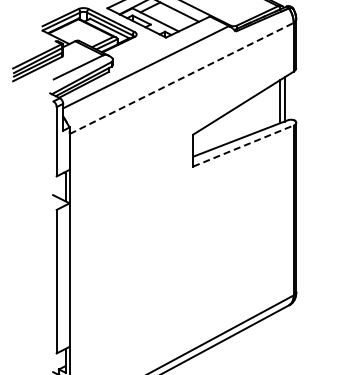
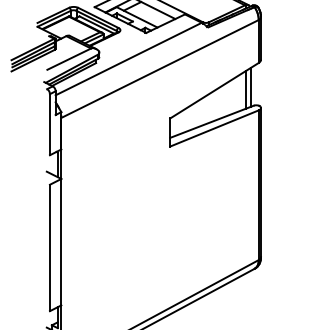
line: (182, 78) -> (160, 68), dashed -> solid
line: (243, 145) -> (214, 128), dashed -> solid

